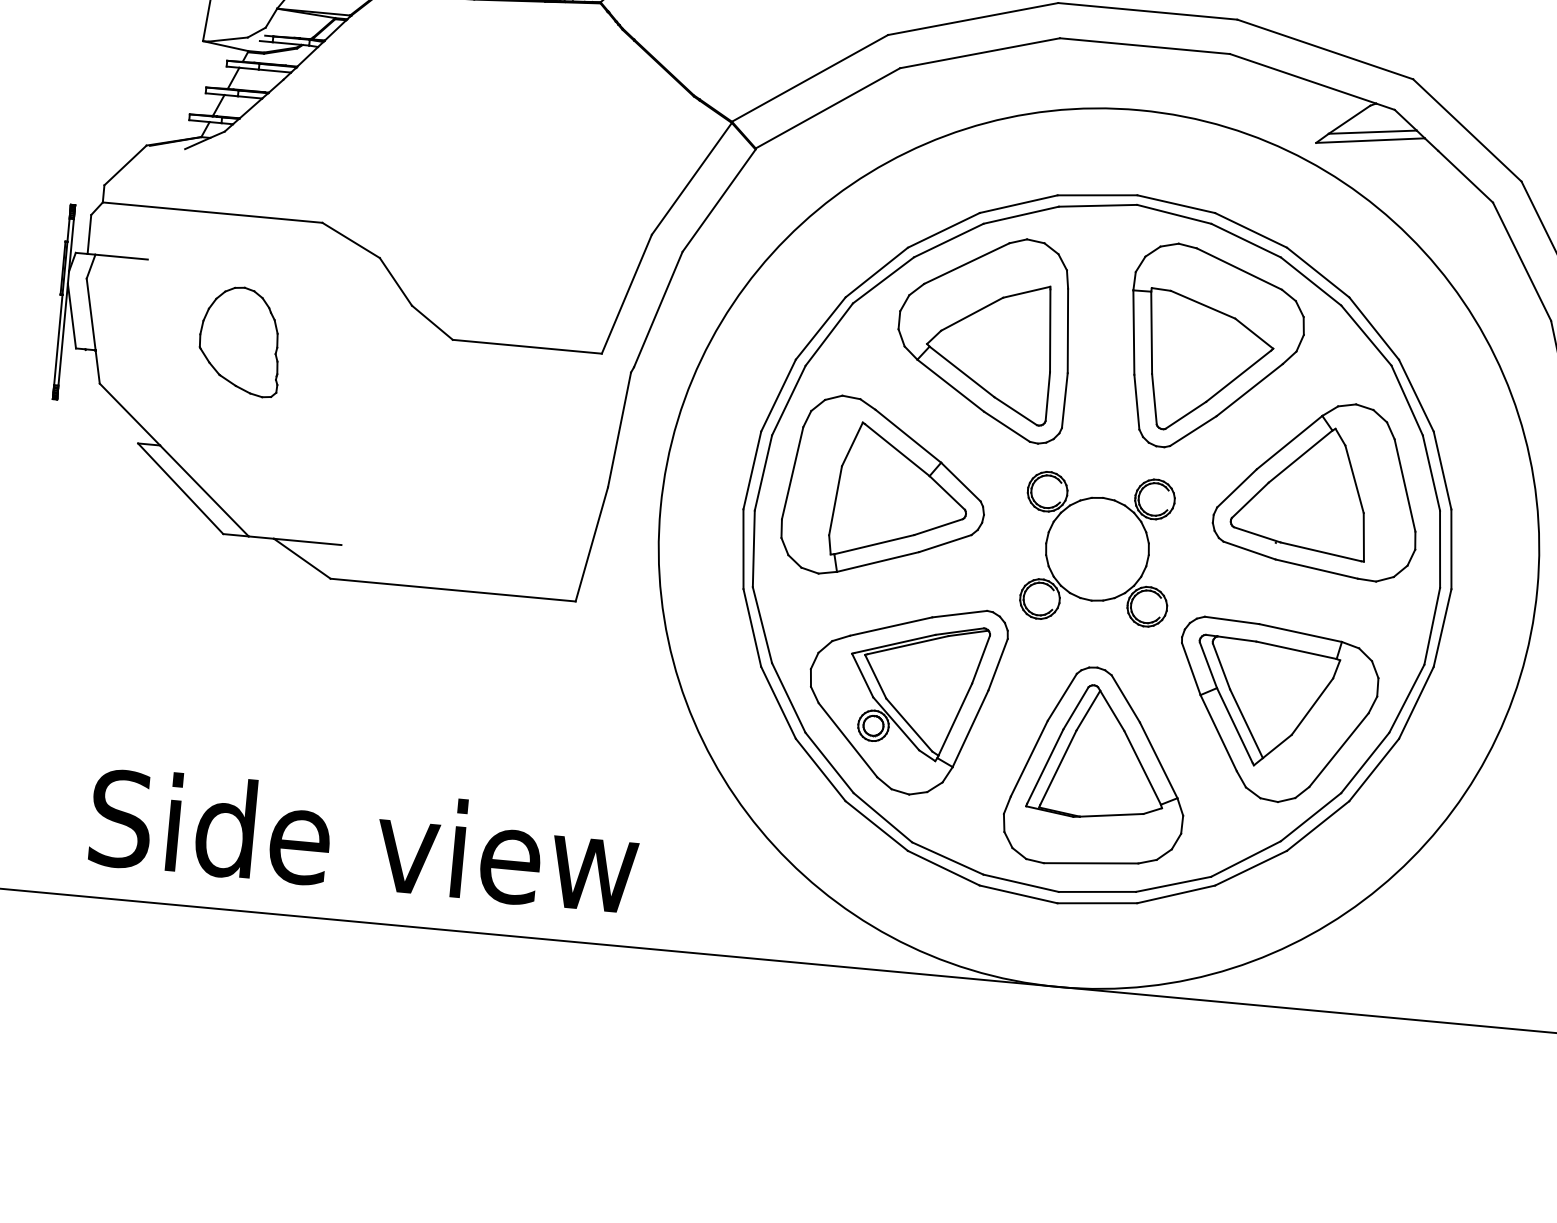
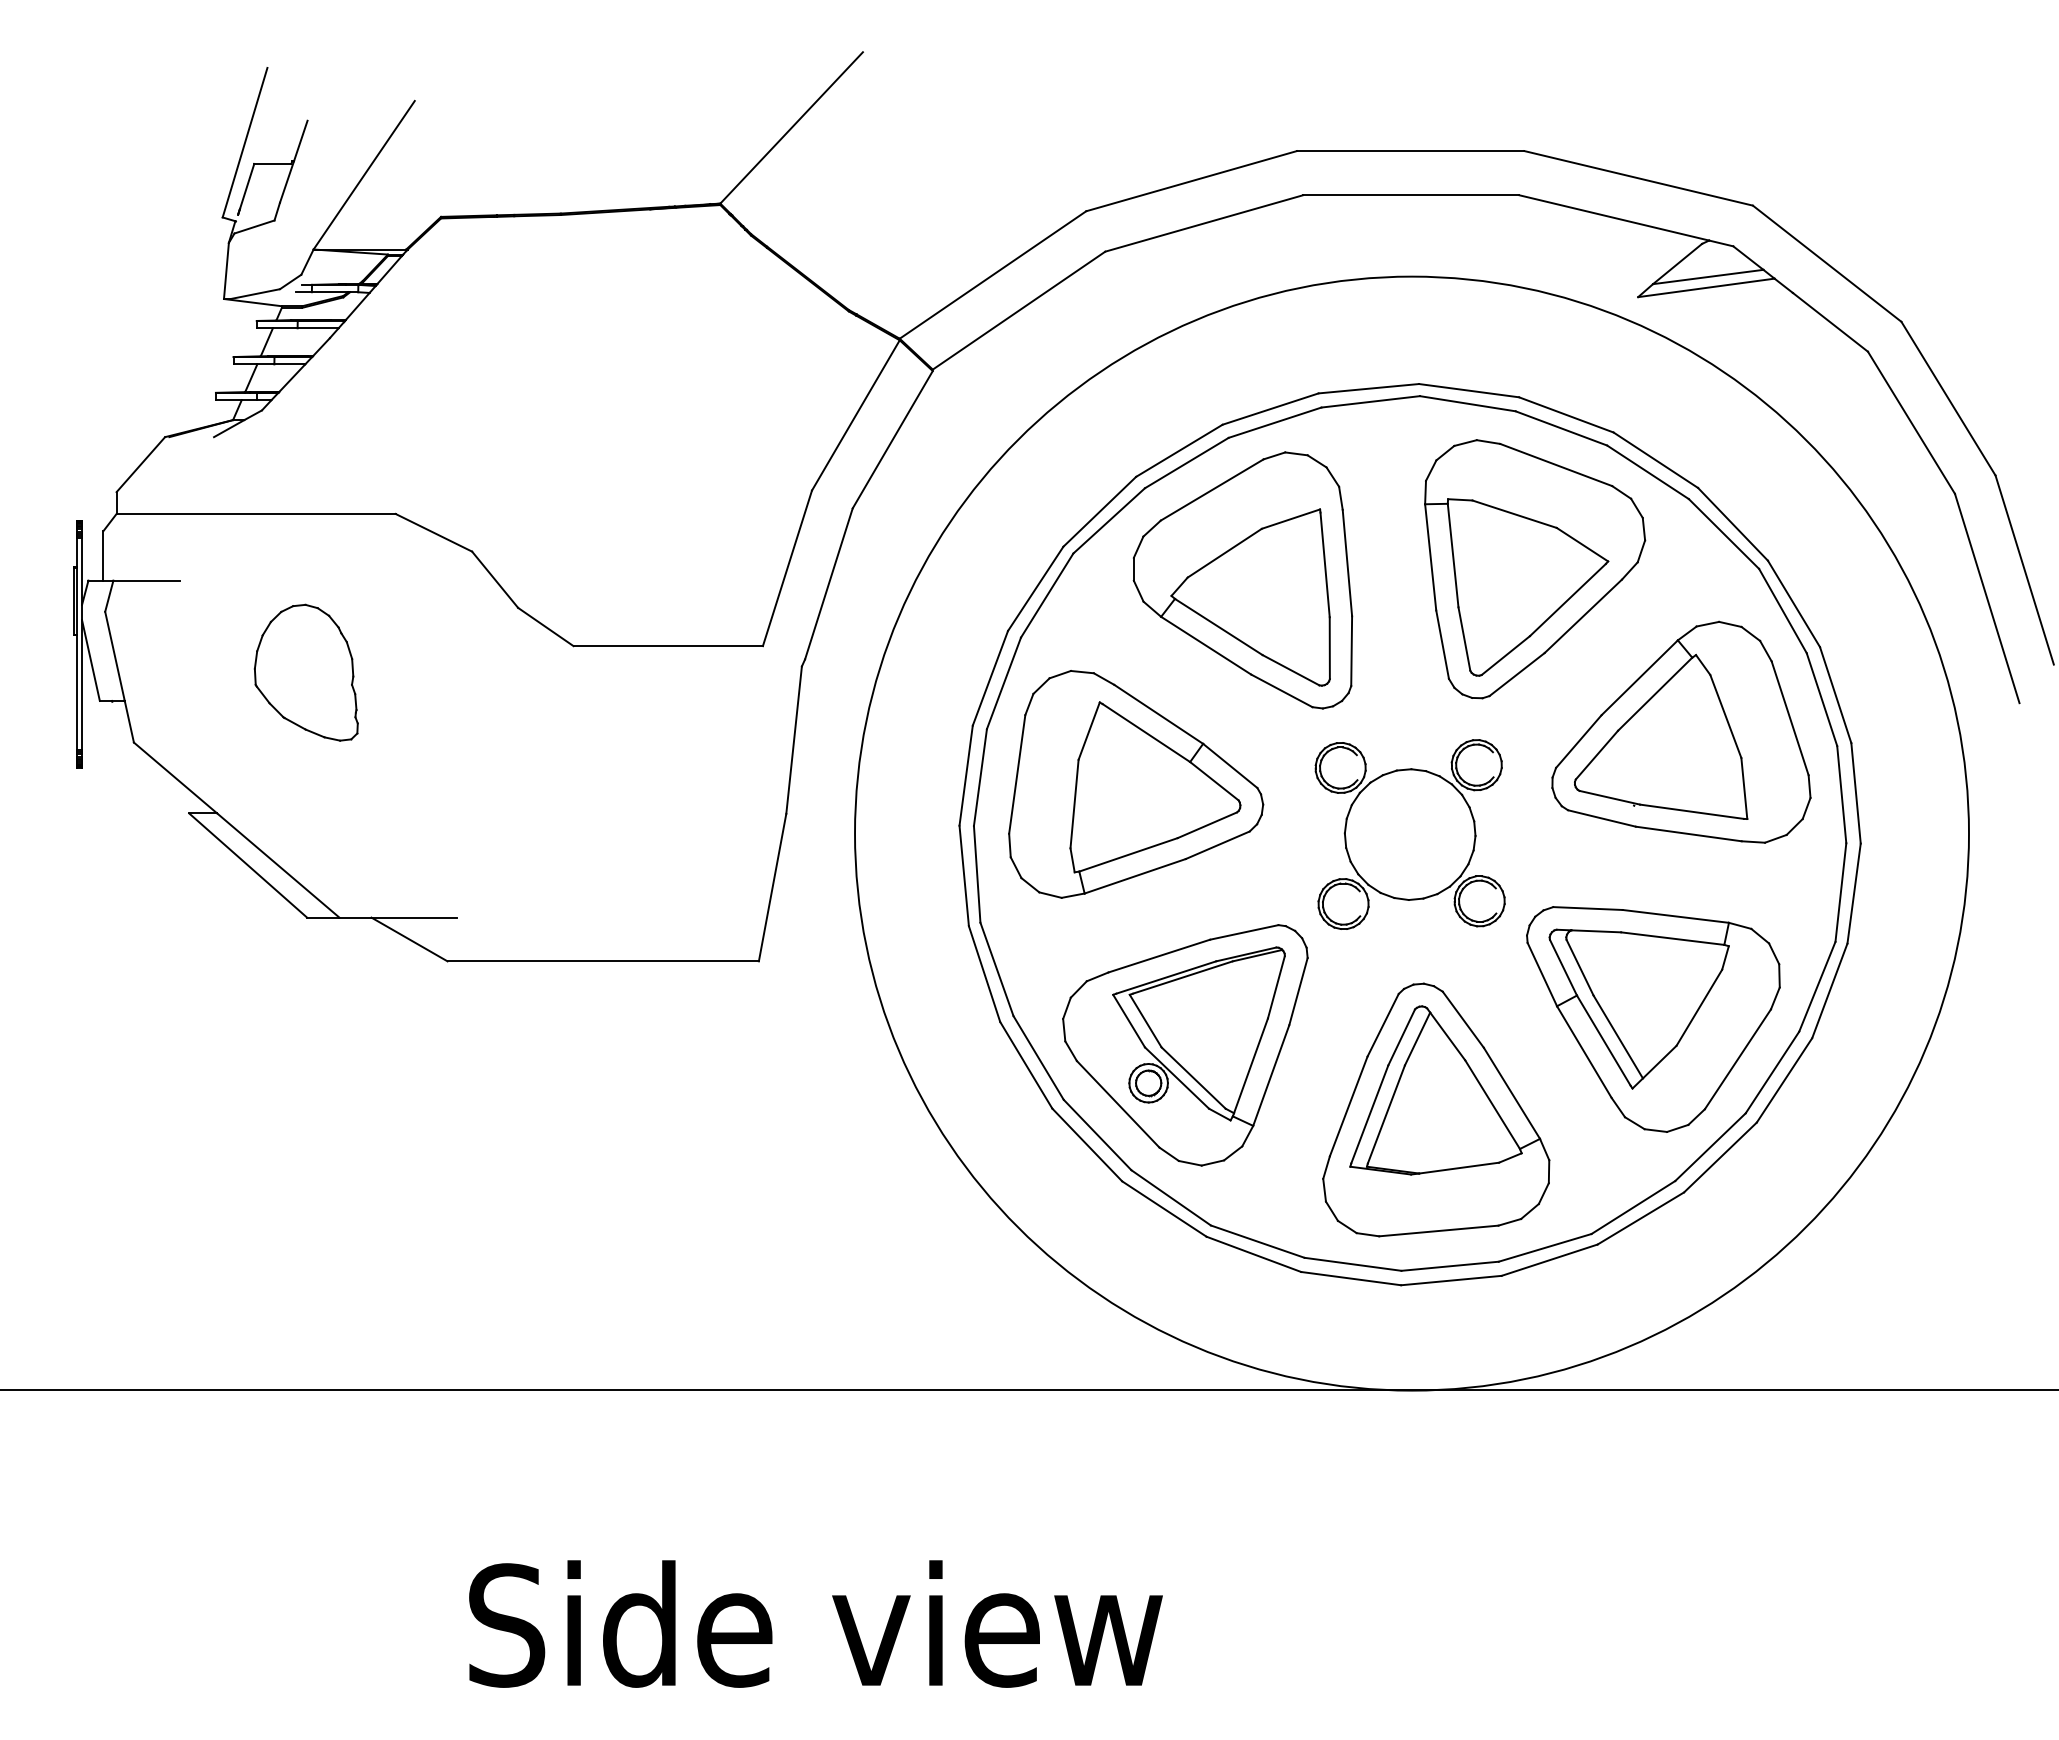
text: (364, 839) -> (815, 1623), moved

